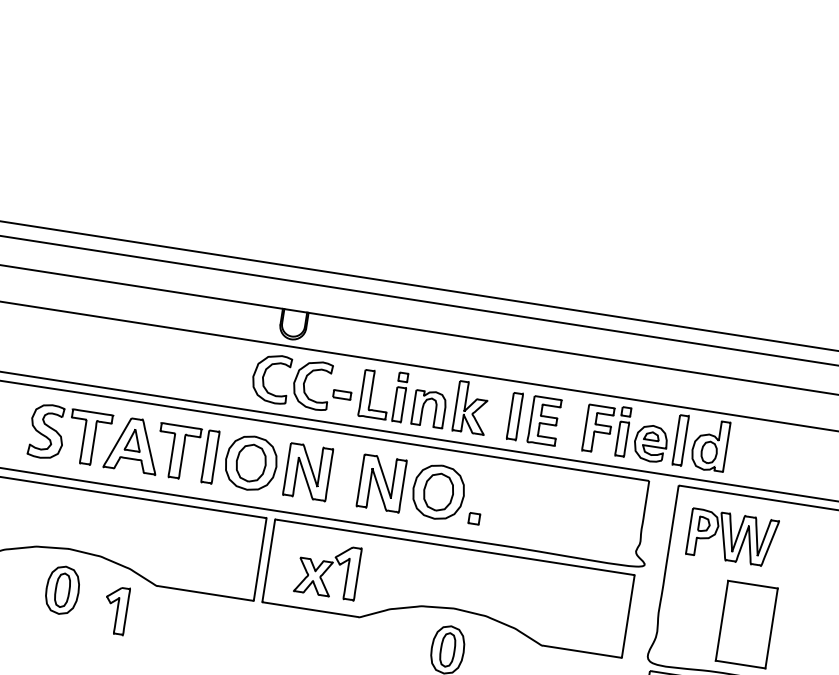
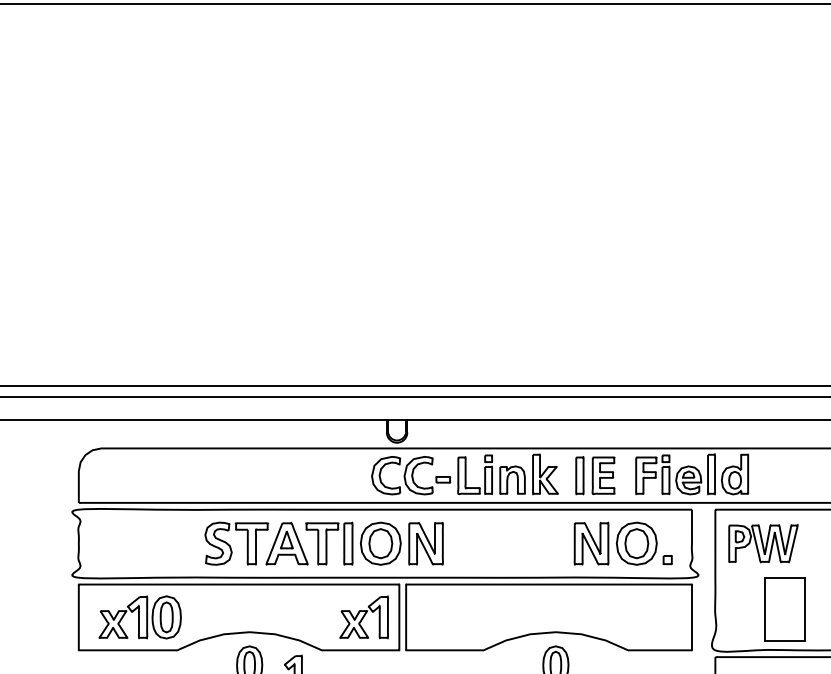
part: (420, 489) -> (622, 543), moved
part: (327, 569) -> (363, 617), moved

